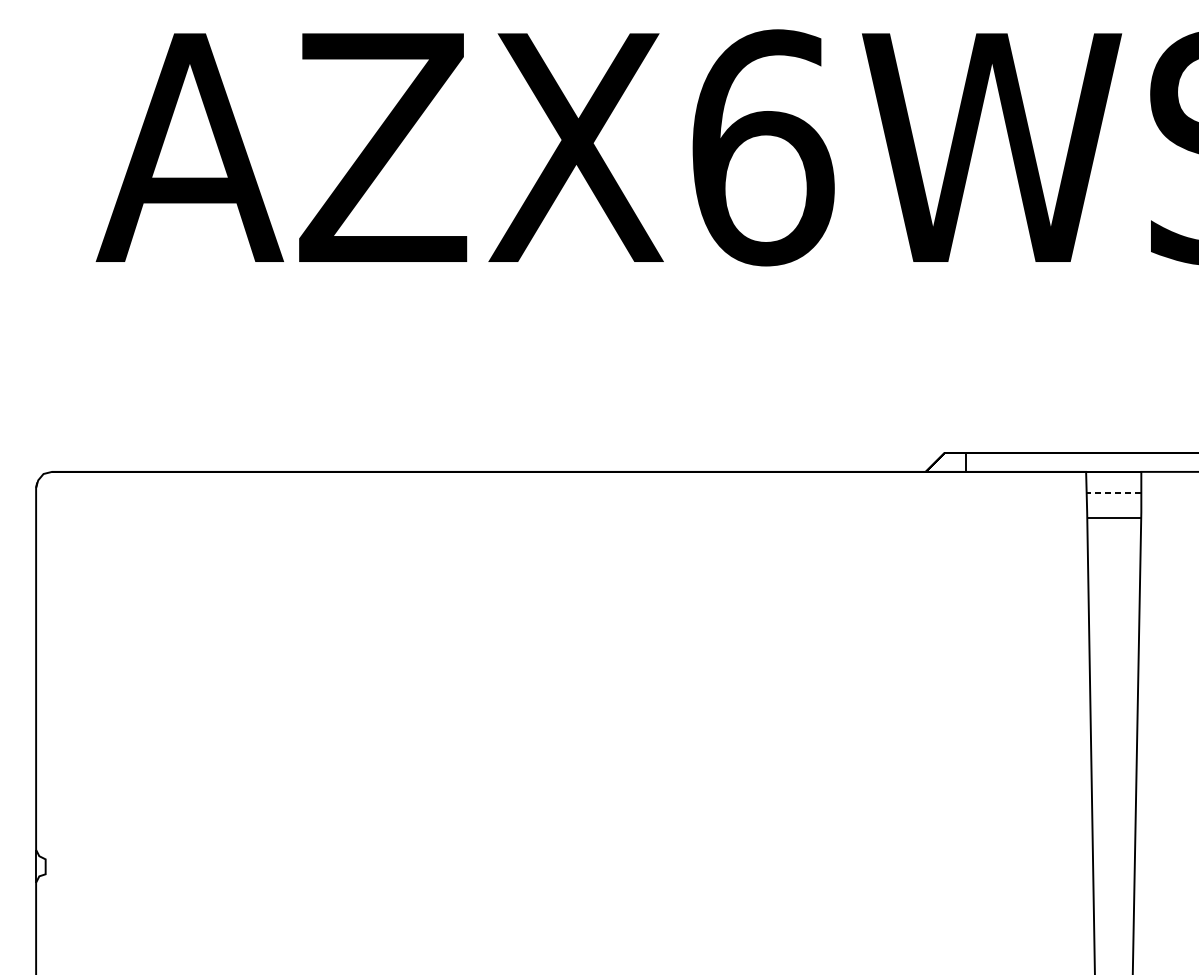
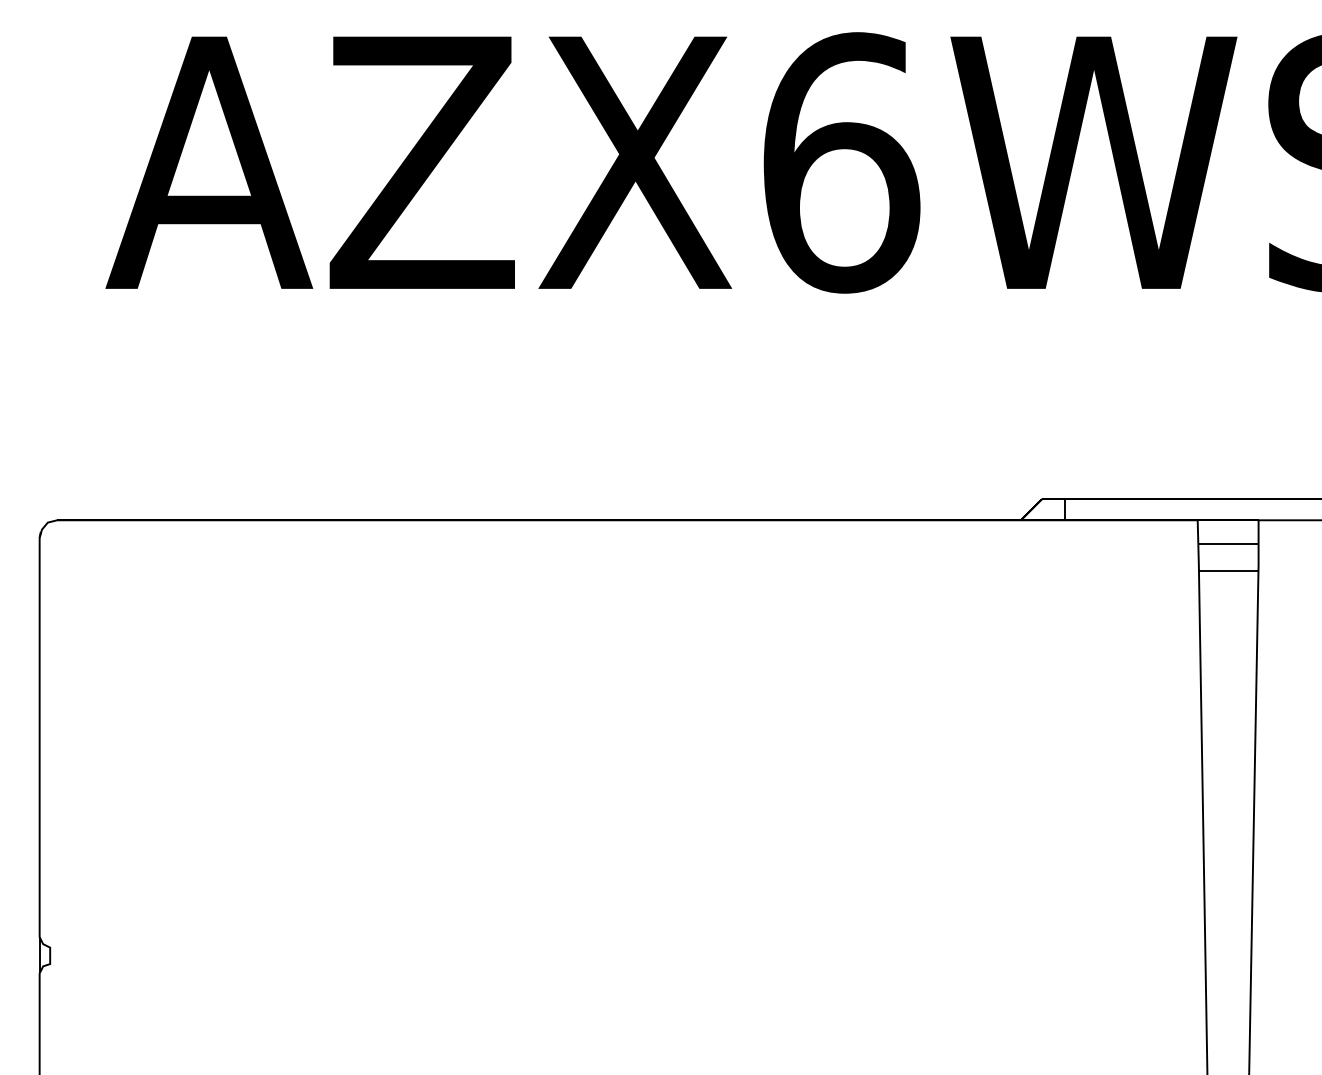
line: (1113, 492) -> (1227, 543), dashed -> solid

